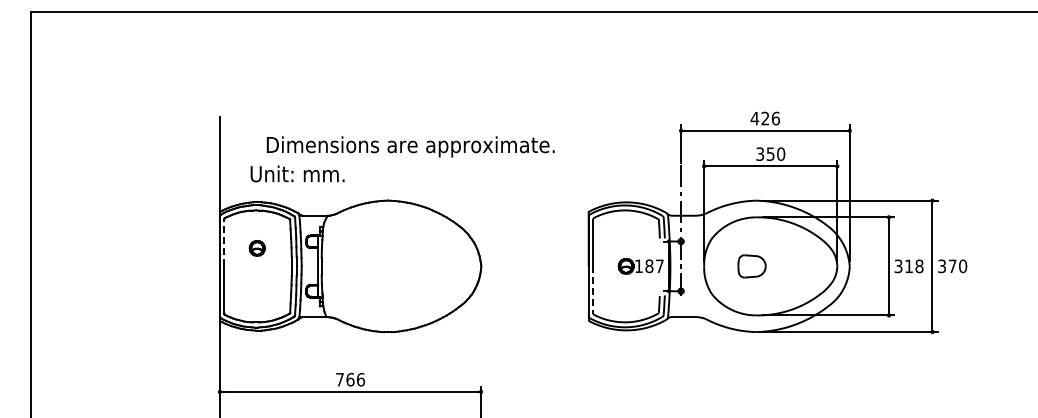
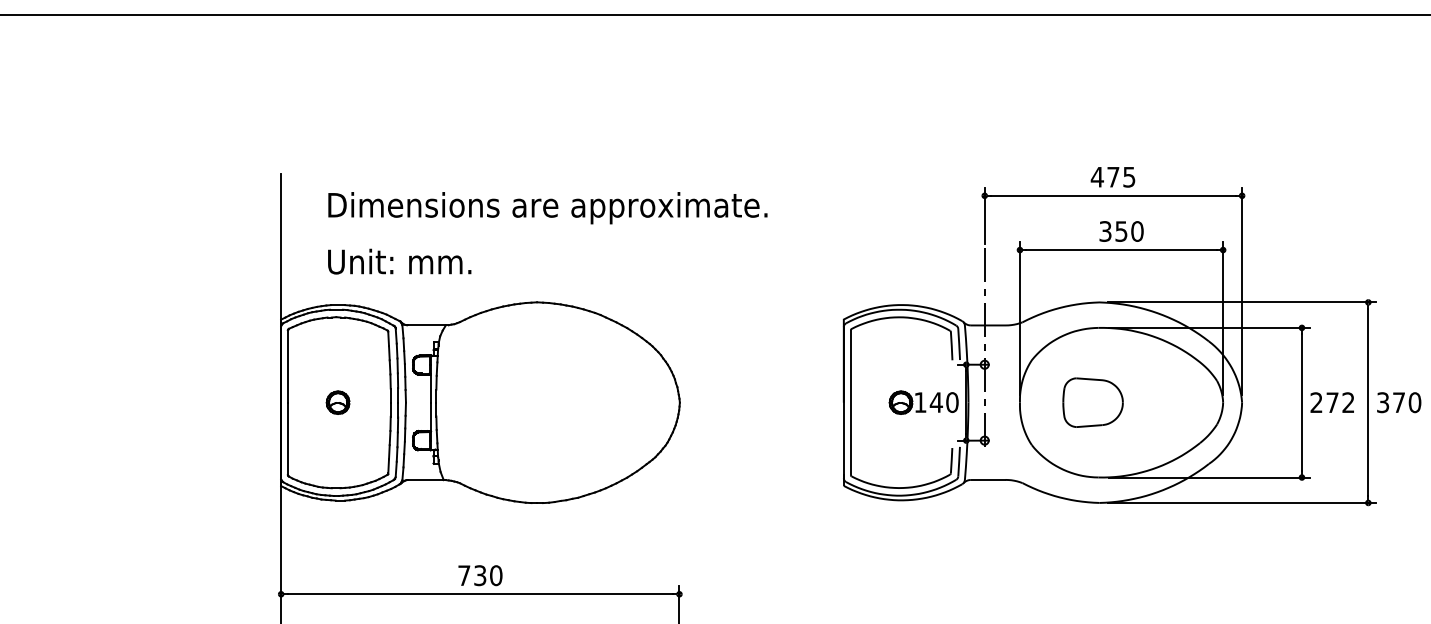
text: (770, 118) -> (1121, 177), 426 -> 475
text: (410, 146) -> (547, 207), moved
line: (224, 242) -> (288, 366), dashed -> solid
part: (256, 248) -> (336, 402), moved
text: (654, 266) -> (944, 402), 187 -> 140
part: (751, 266) -> (1092, 402), size x1.43
text: (908, 266) -> (1331, 402), 318 -> 272
line: (593, 290) -> (851, 439), dashed -> solid
text: (355, 379) -> (487, 575), 766 -> 730

